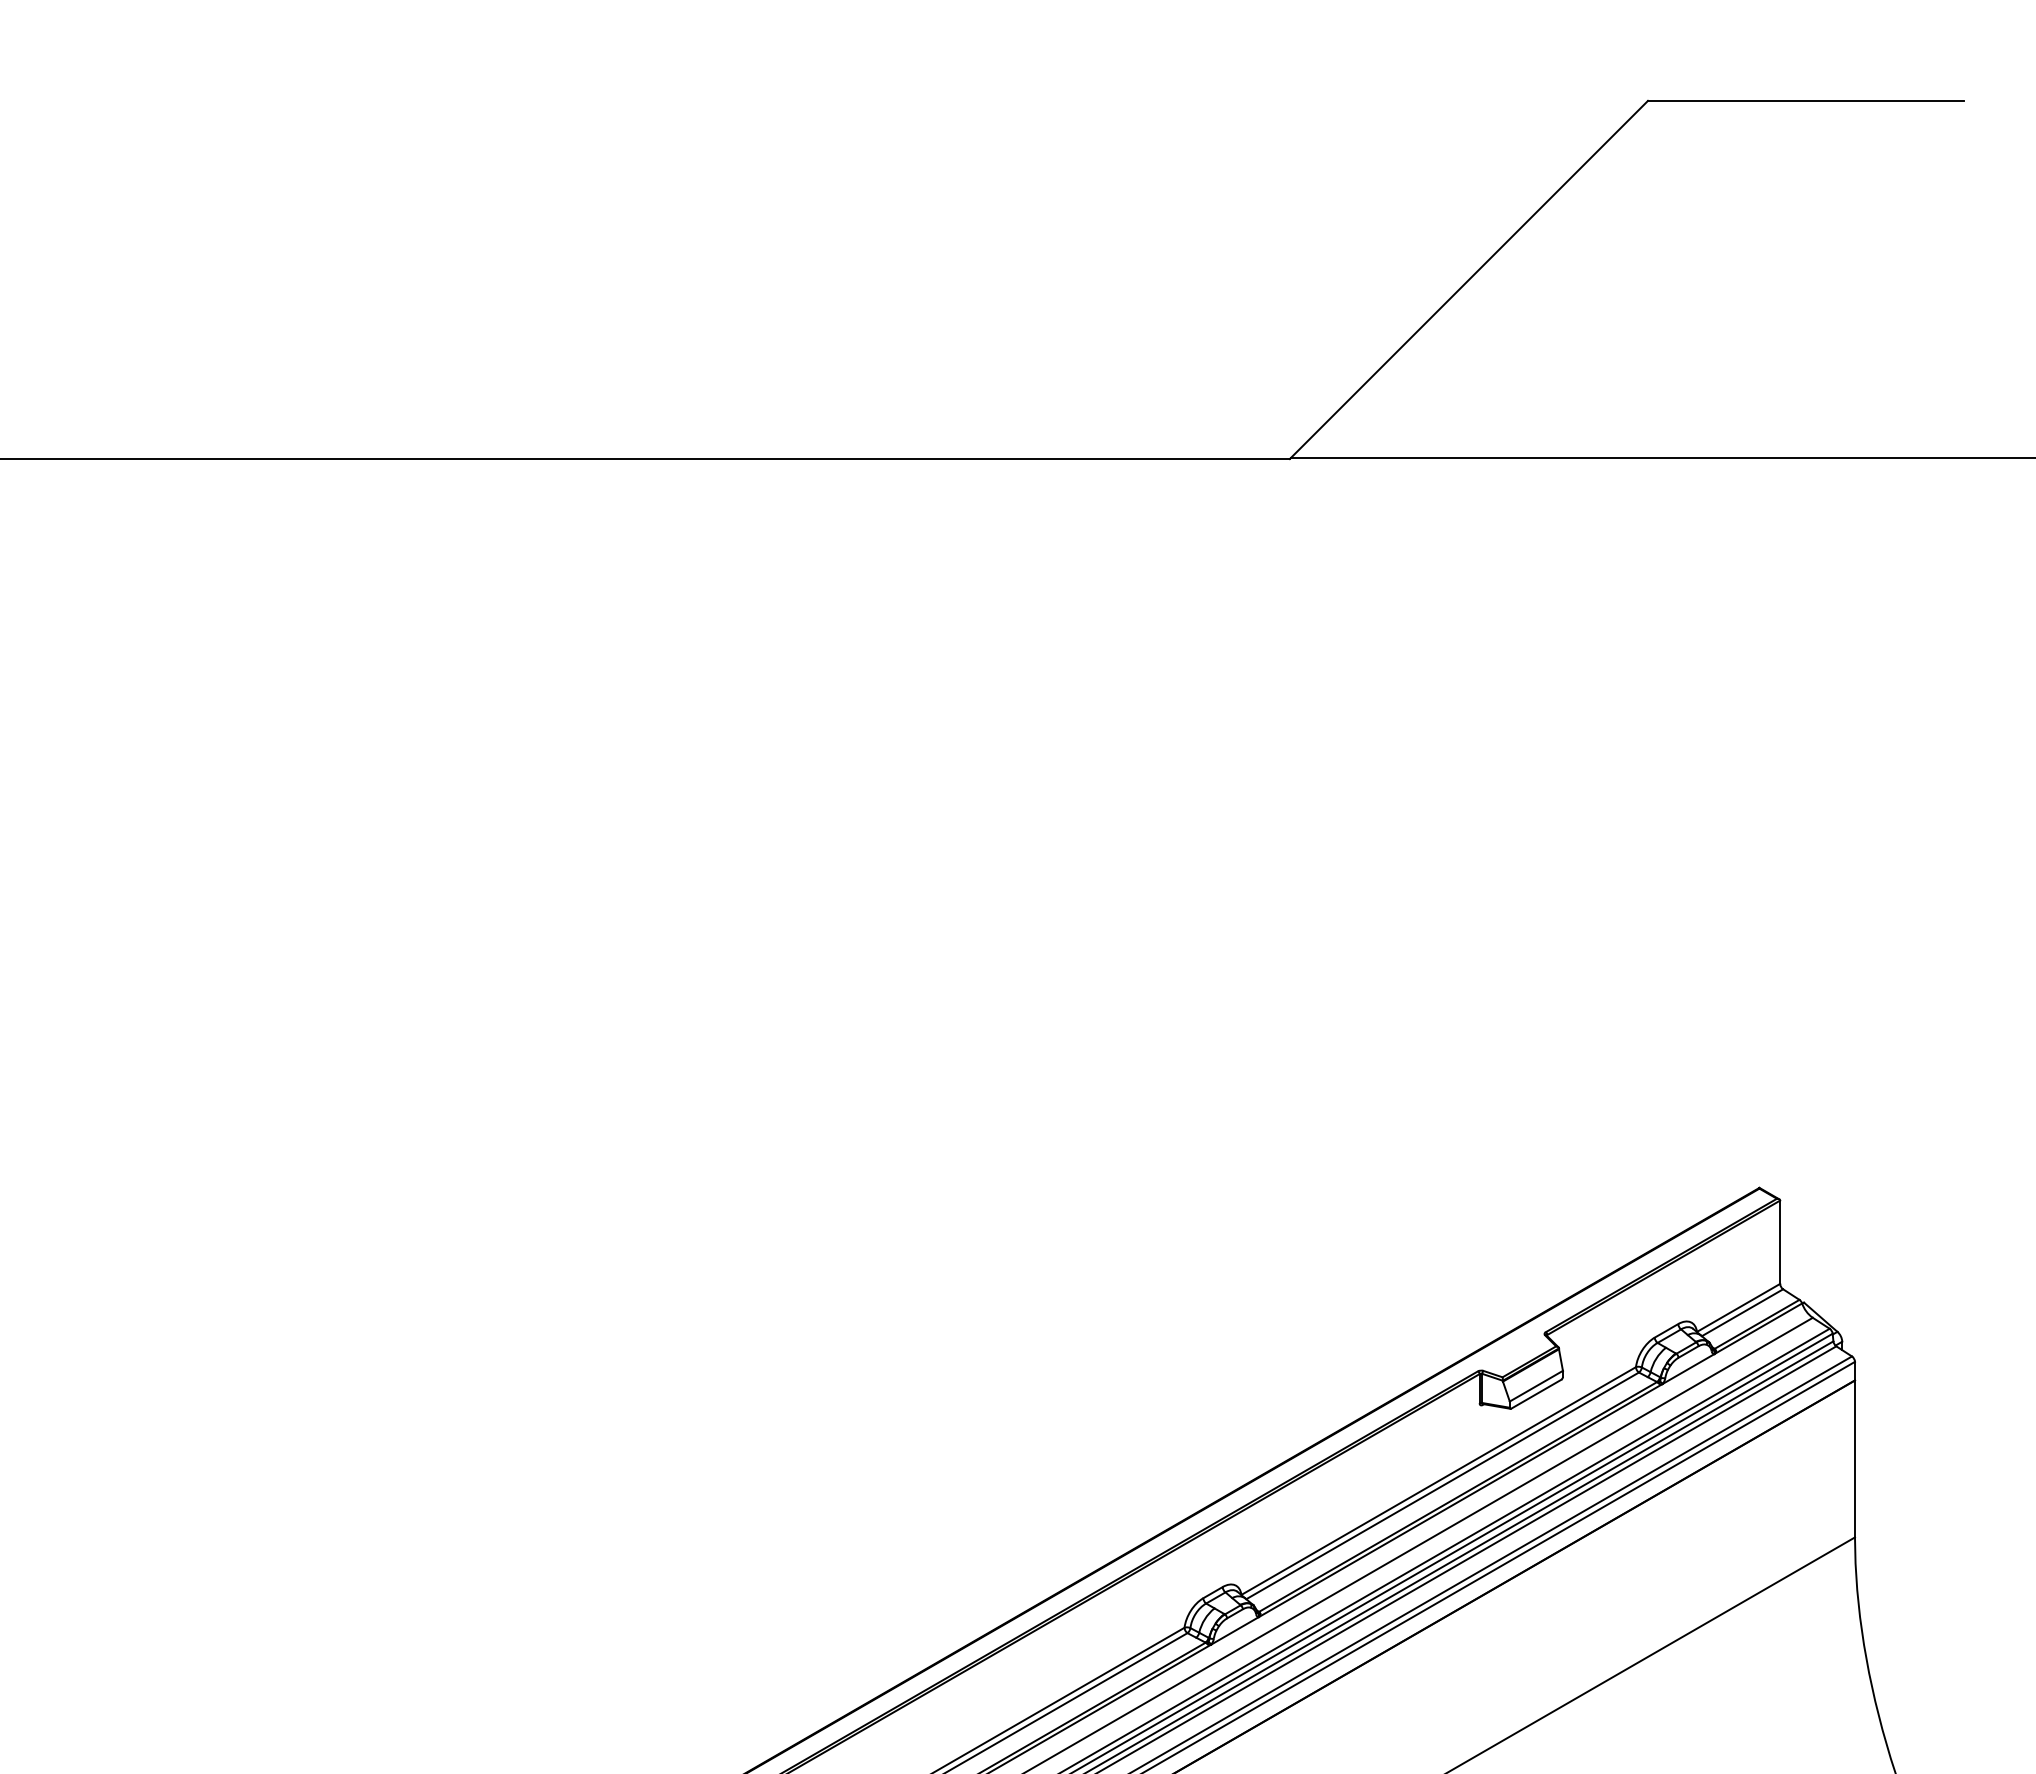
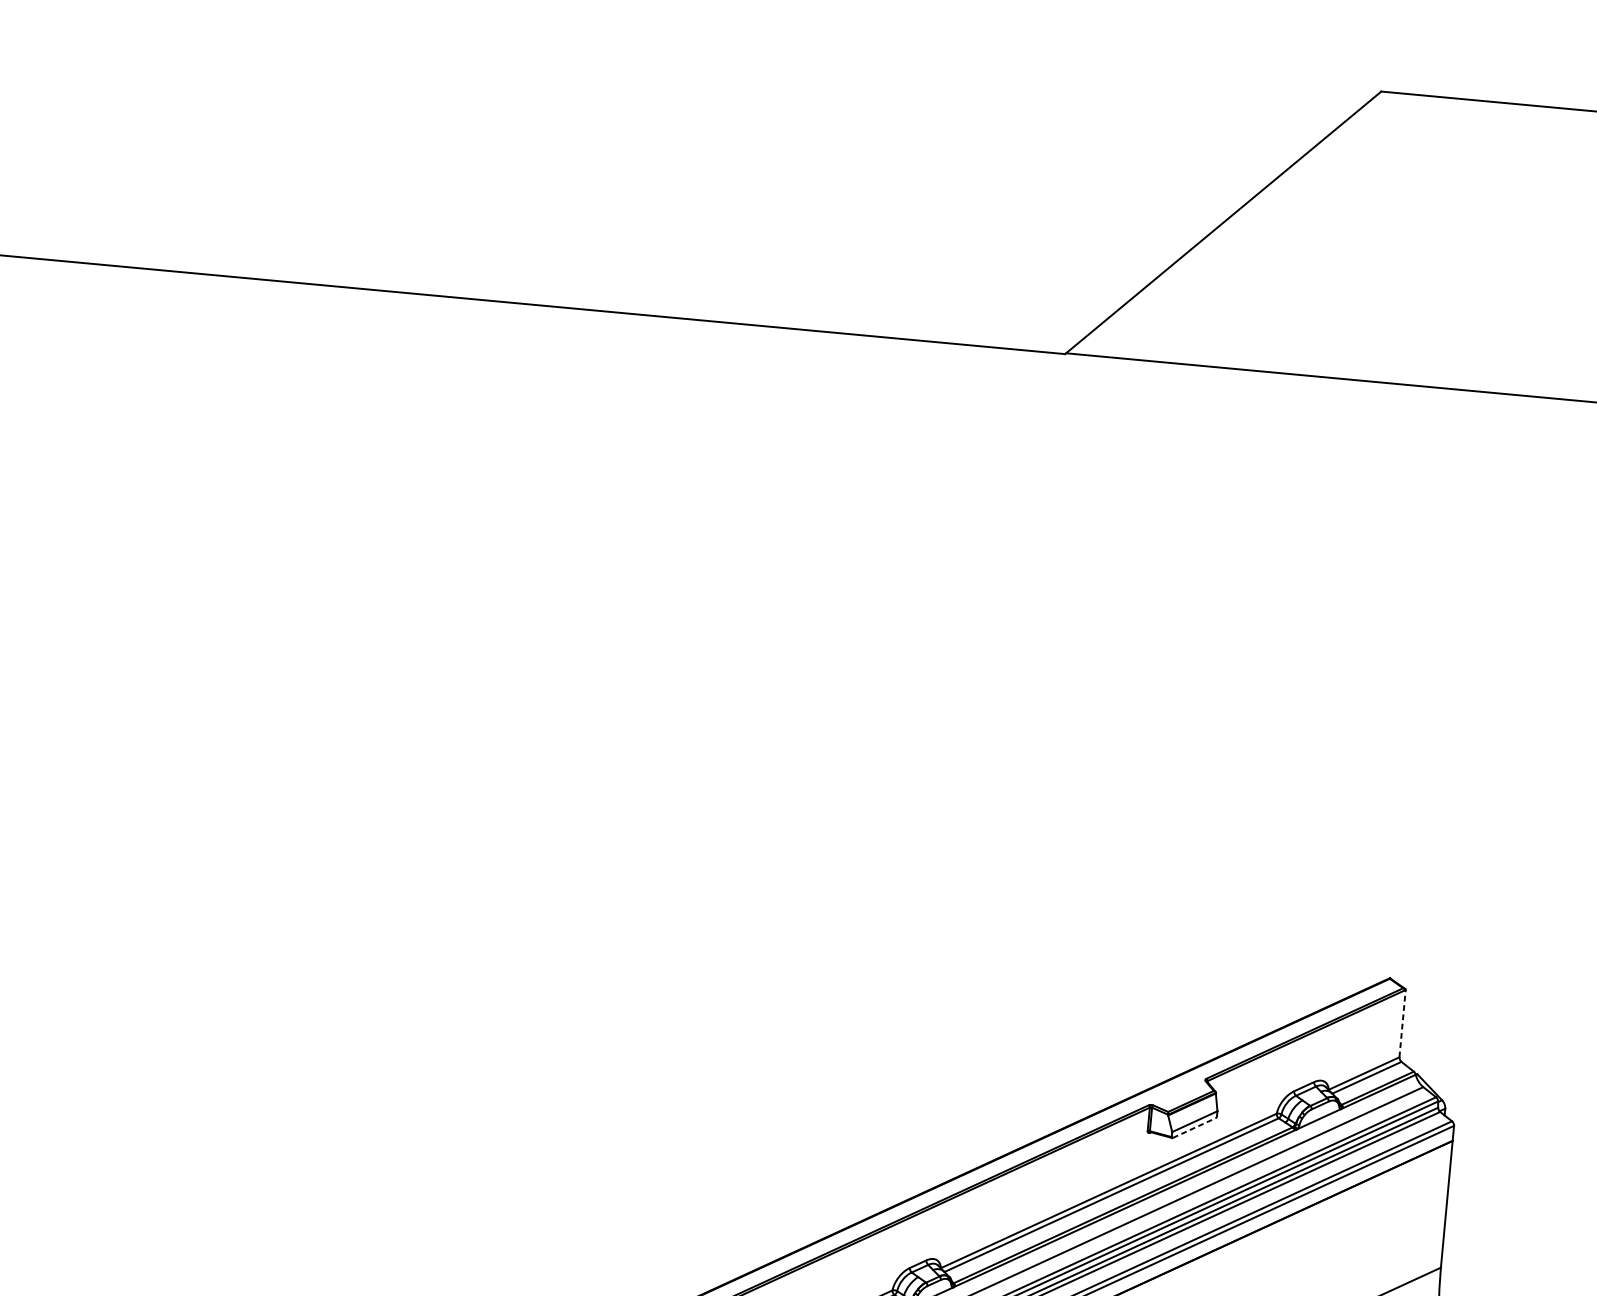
line: (1780, 1242) -> (1402, 1023), solid -> dashed
line: (1536, 1394) -> (1194, 1128), solid -> dashed

